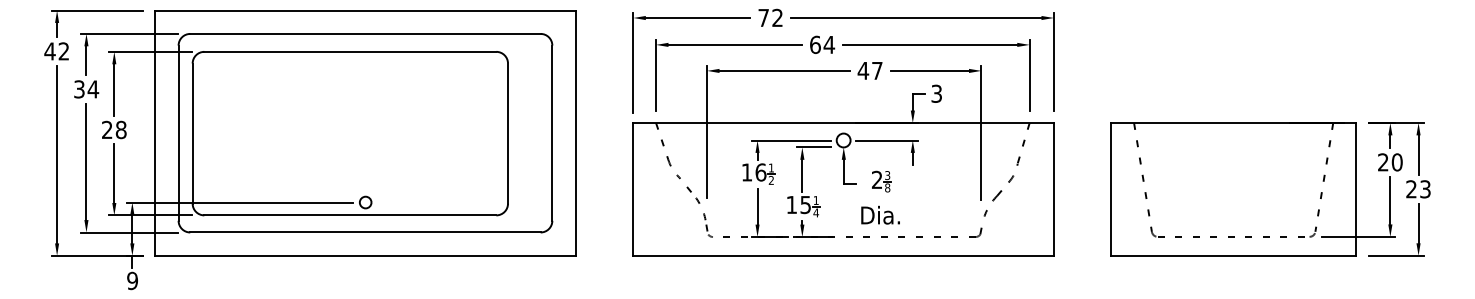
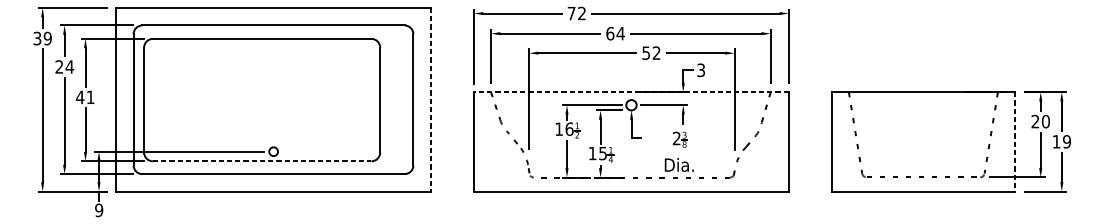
text: (56, 51) -> (42, 38), 42 -> 39
text: (869, 70) -> (650, 52), 47 -> 52
text: (79, 89) -> (59, 67), 34 -> 24
line: (843, 122) -> (631, 91), solid -> dashed
text: (113, 129) -> (84, 97), 28 -> 41
line: (575, 133) -> (430, 100), solid -> dashed
line: (1356, 189) -> (1015, 141), solid -> dashed
text: (1418, 189) -> (1061, 141), 23 -> 19
part: (885, 191) -> (683, 147), moved
line: (350, 215) -> (262, 161), solid -> dashed

